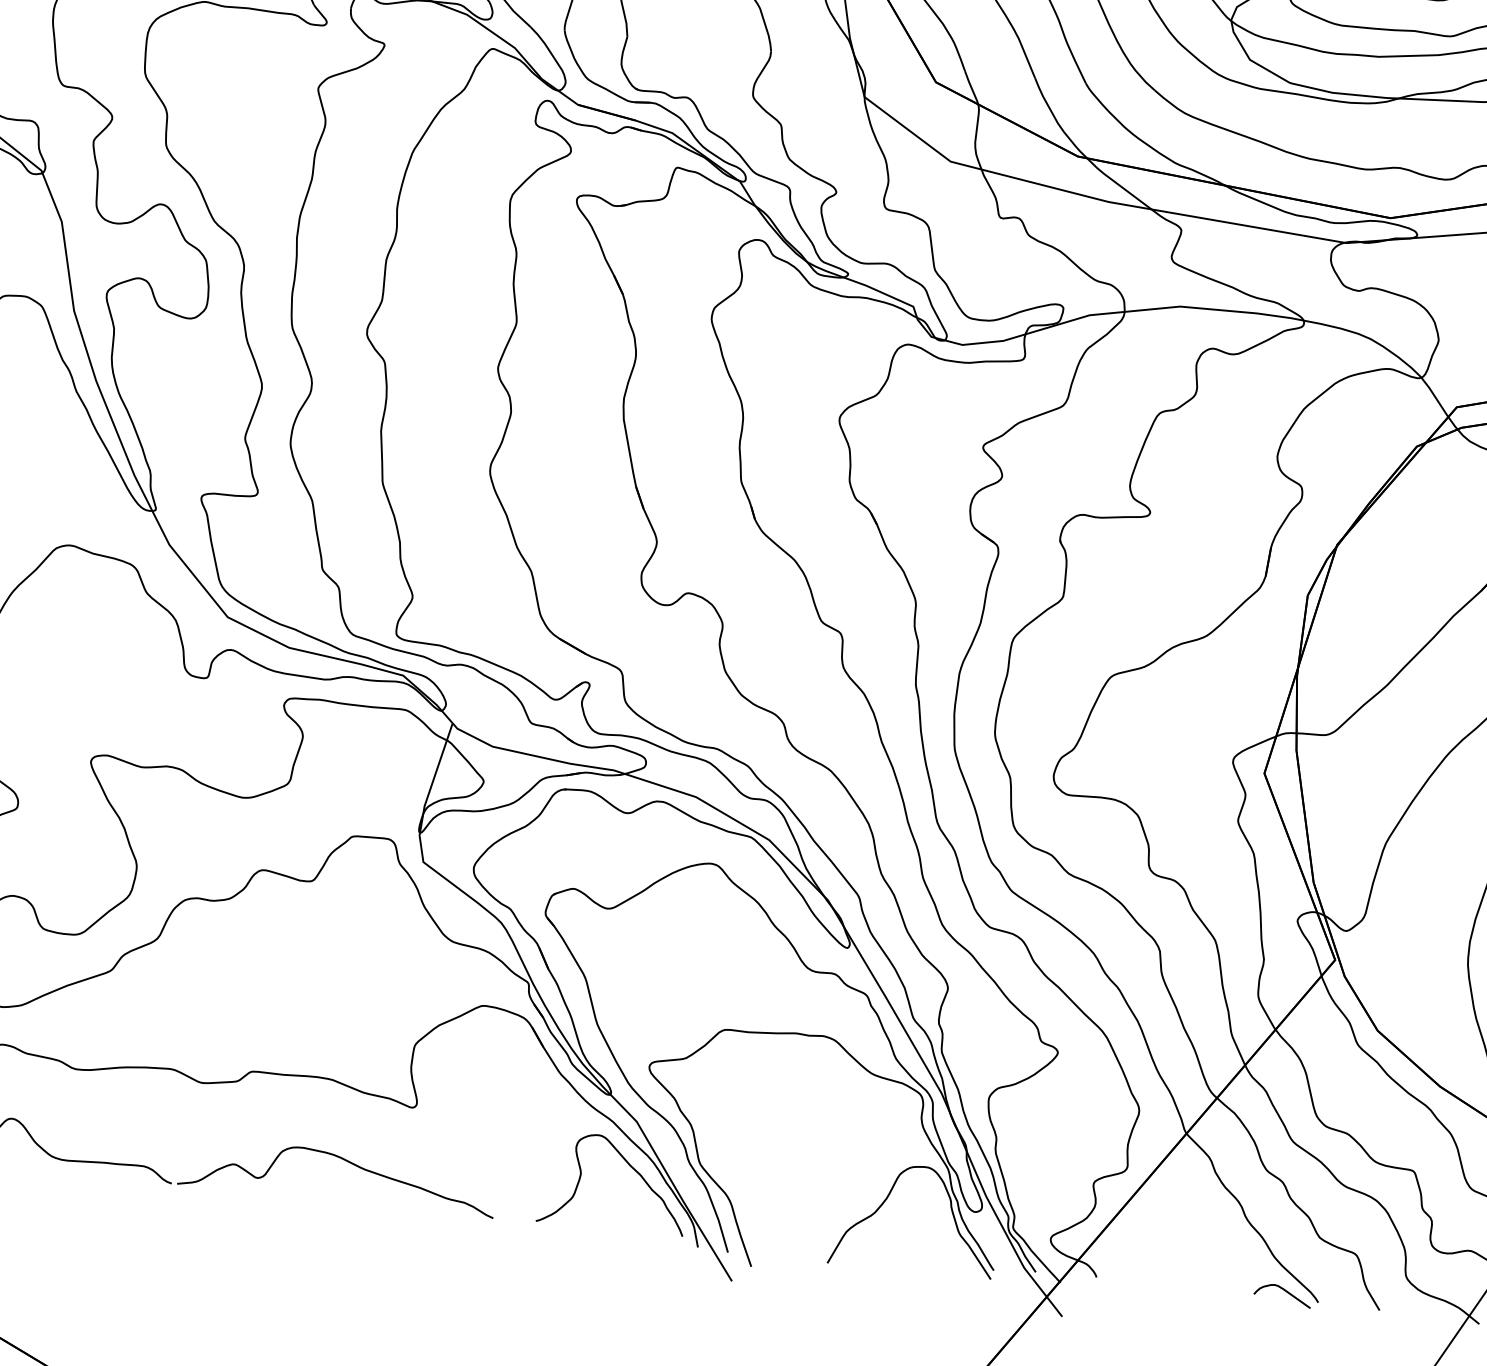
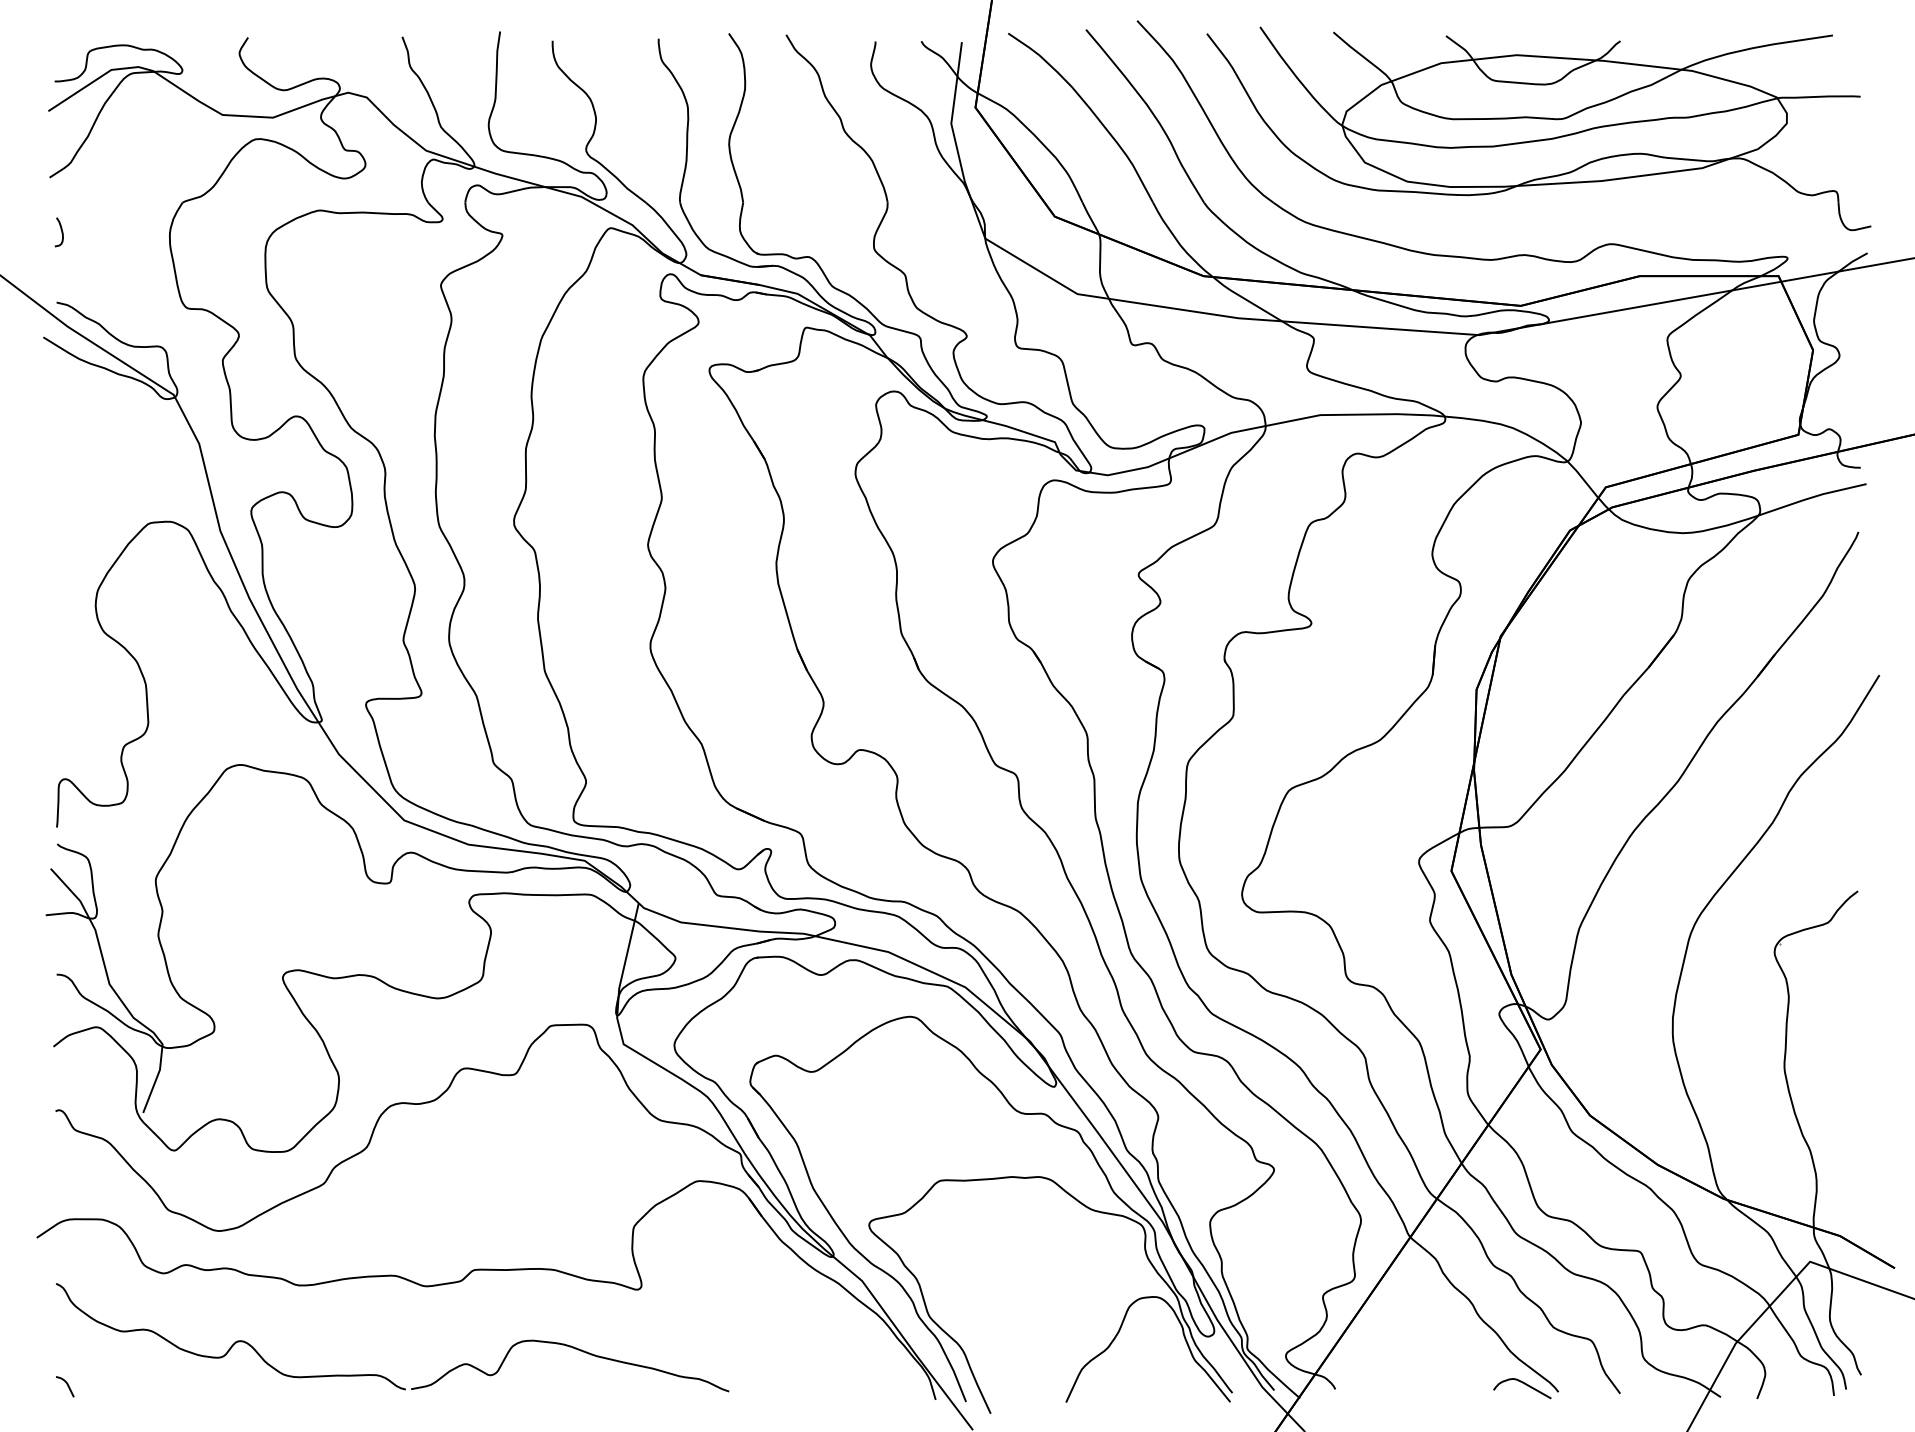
curve: (628, 1165) -> (858, 1325), removed

